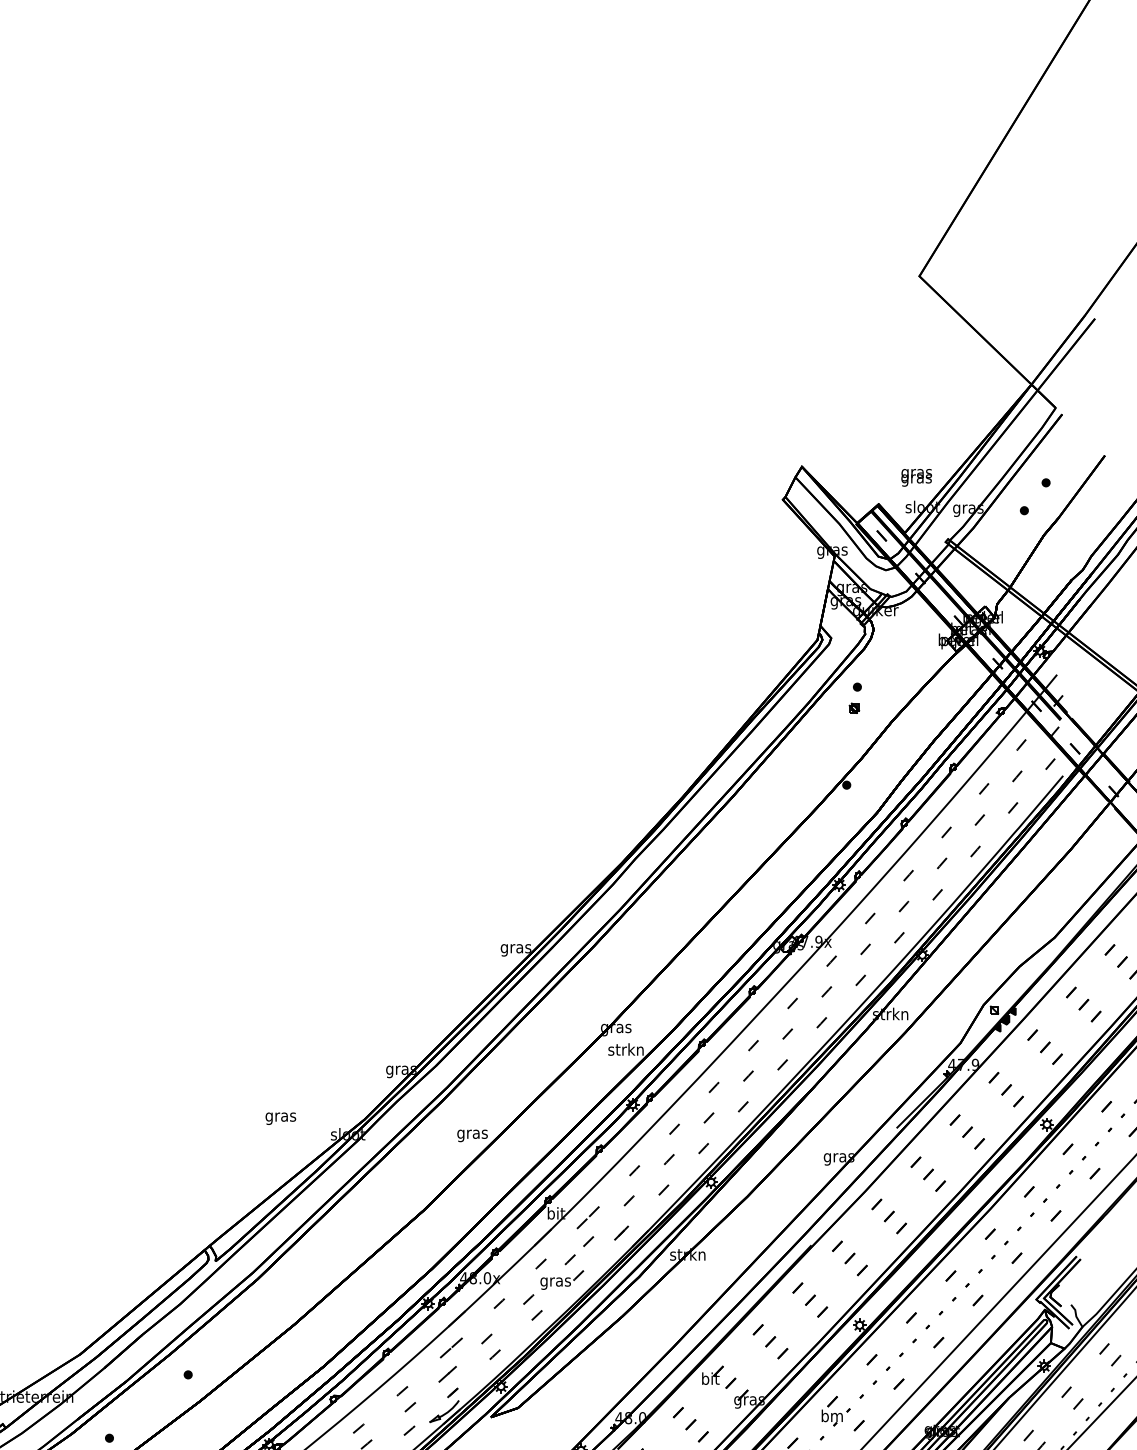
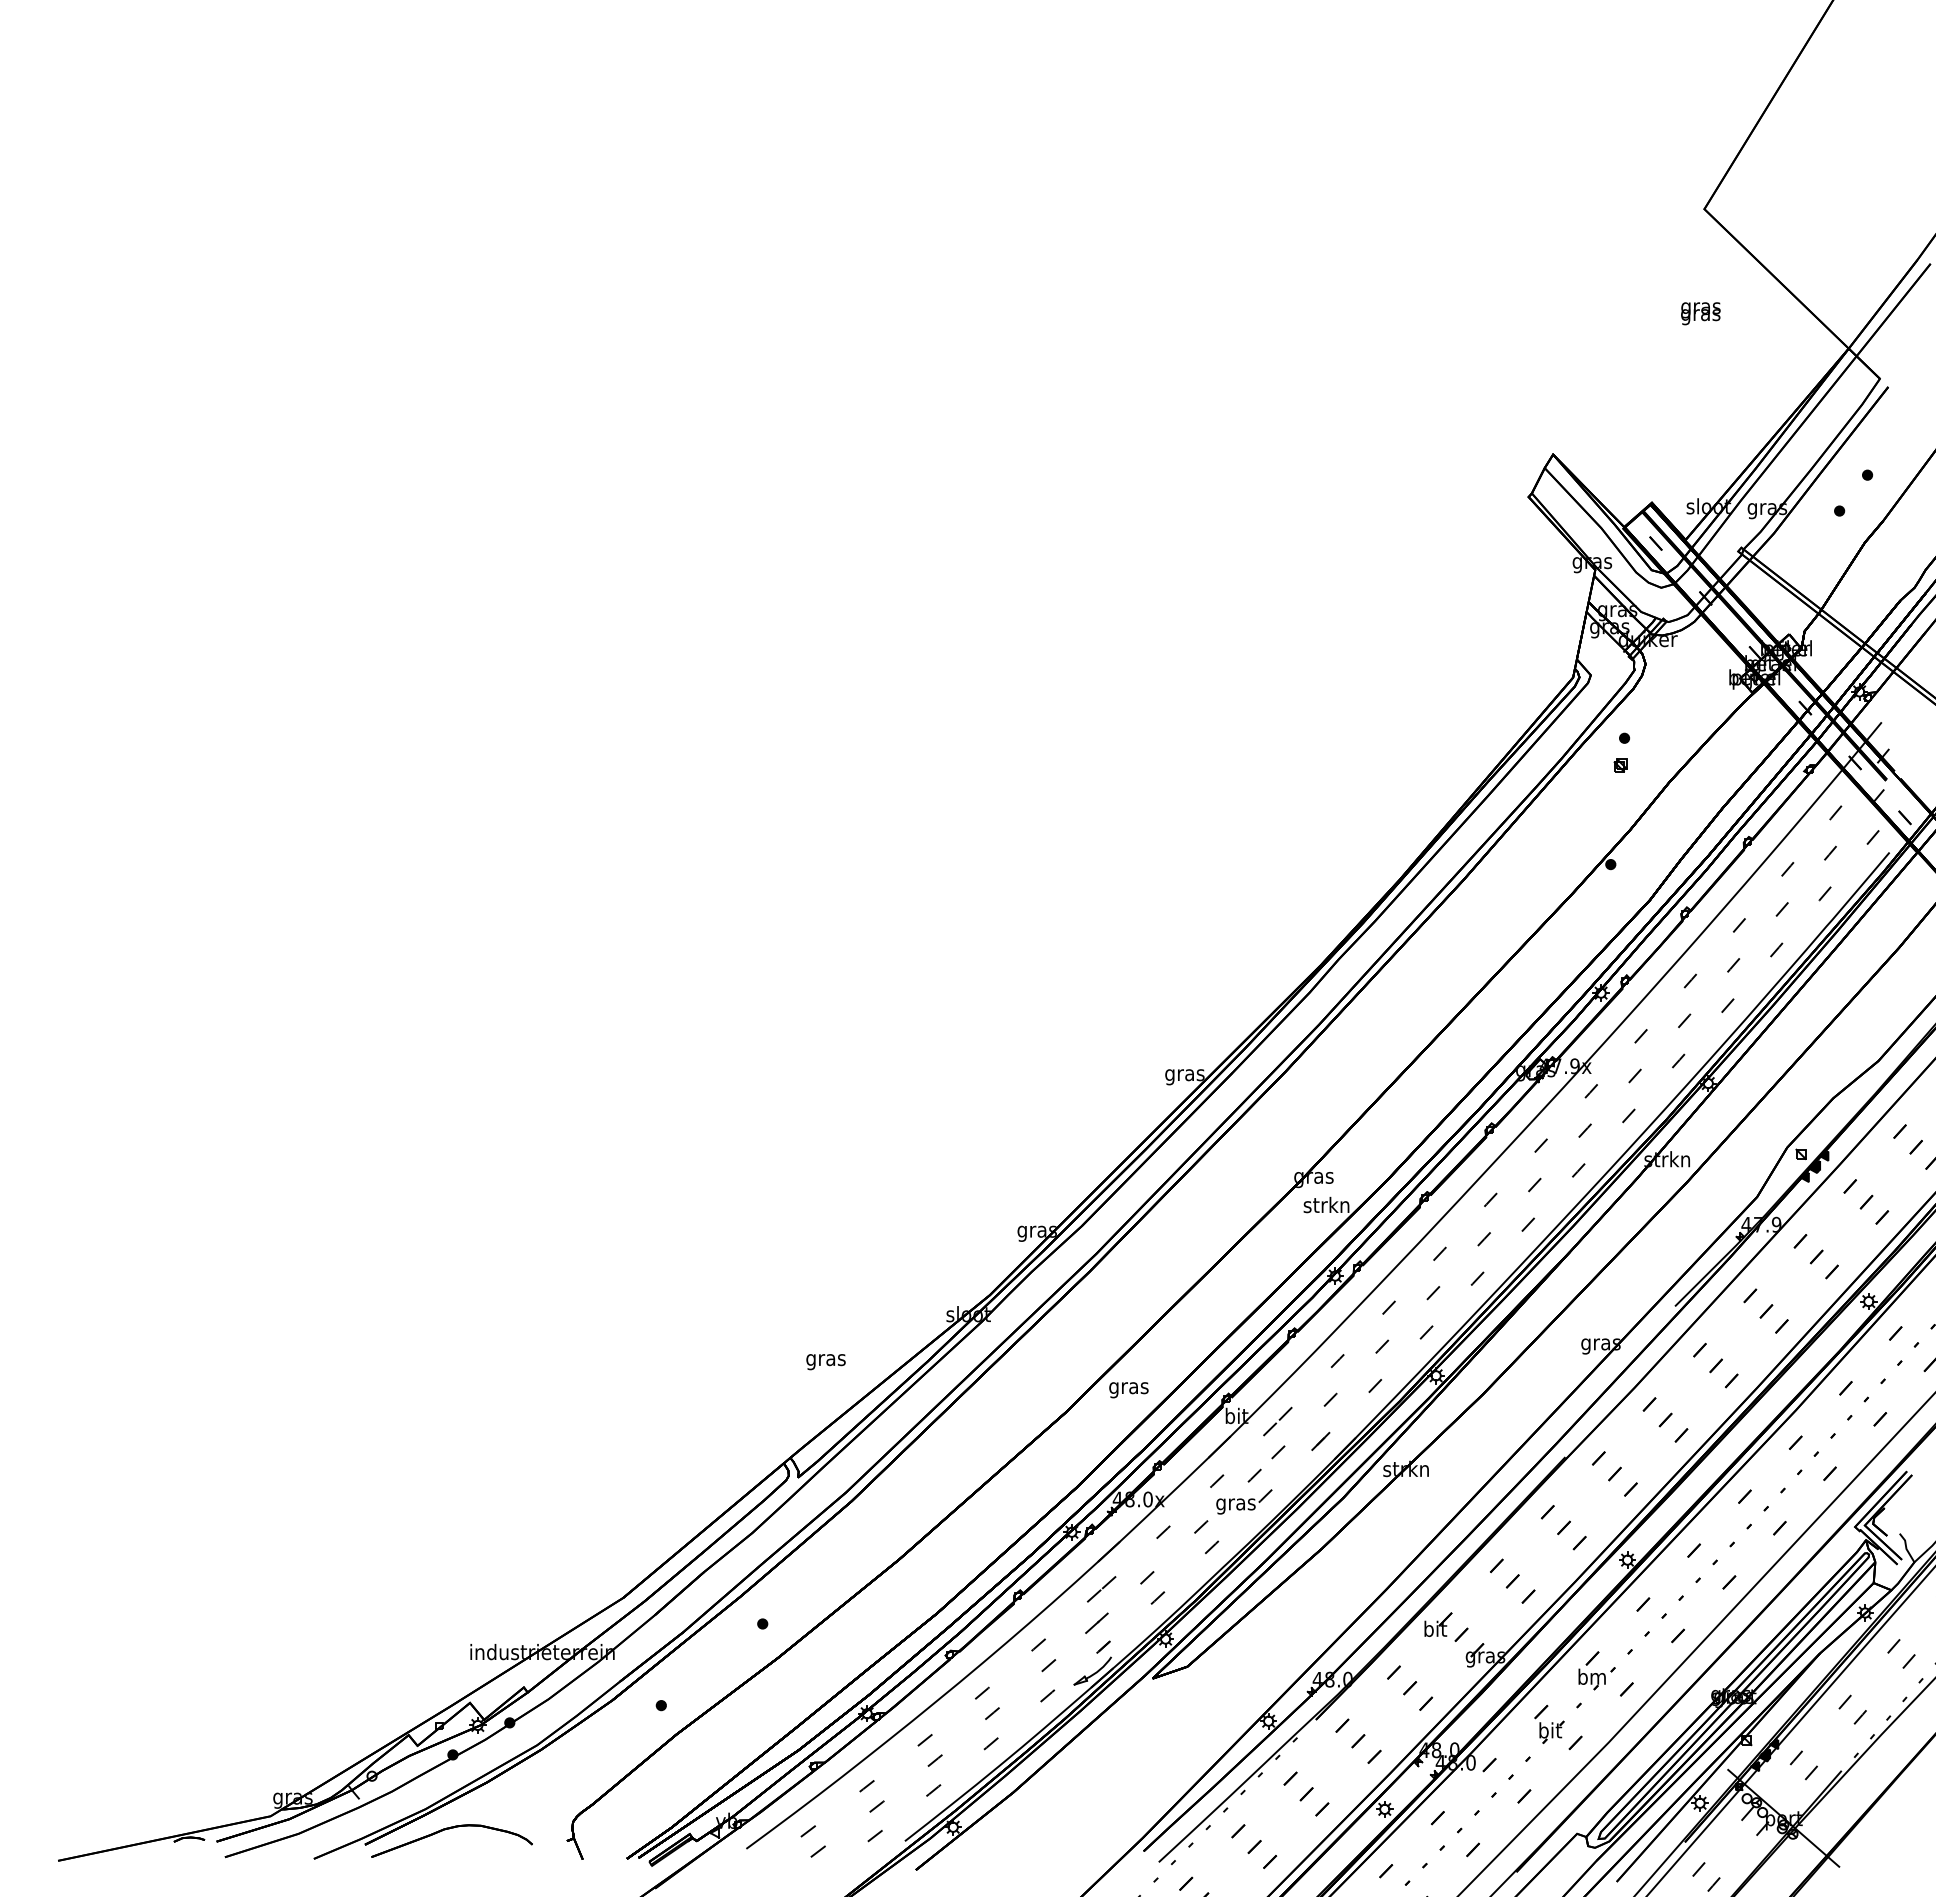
text: (916, 477) -> (1700, 313), moved
text: (280, 1119) -> (825, 1362), moved
text: (472, 1136) -> (1128, 1390), moved

